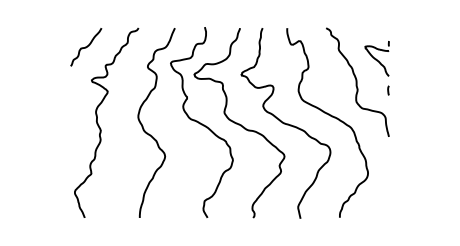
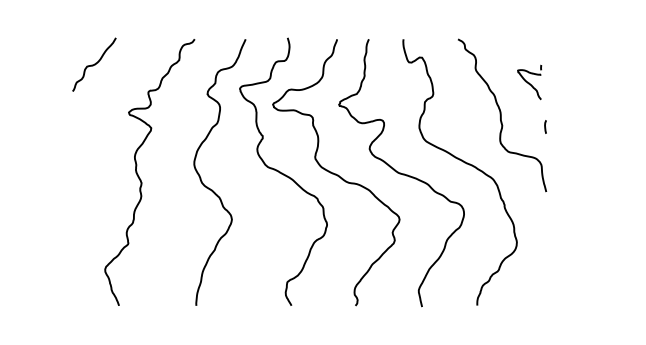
curve: (86, 47) -> (94, 65), moved
part: (376, 58) -> (528, 81), size x0.7

